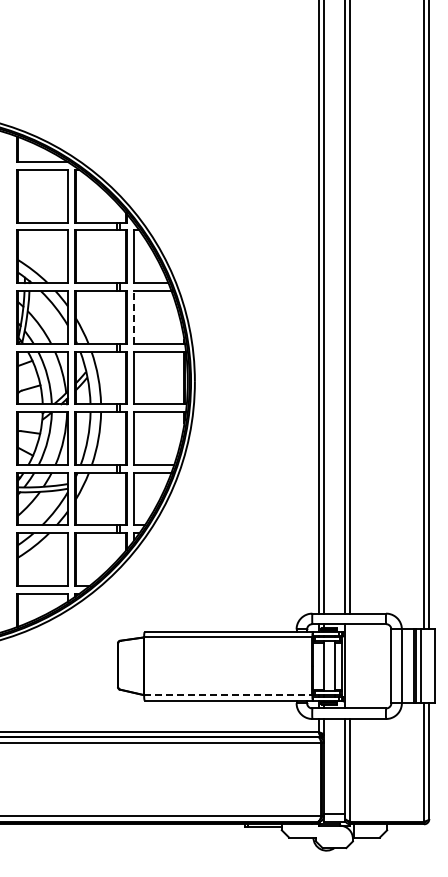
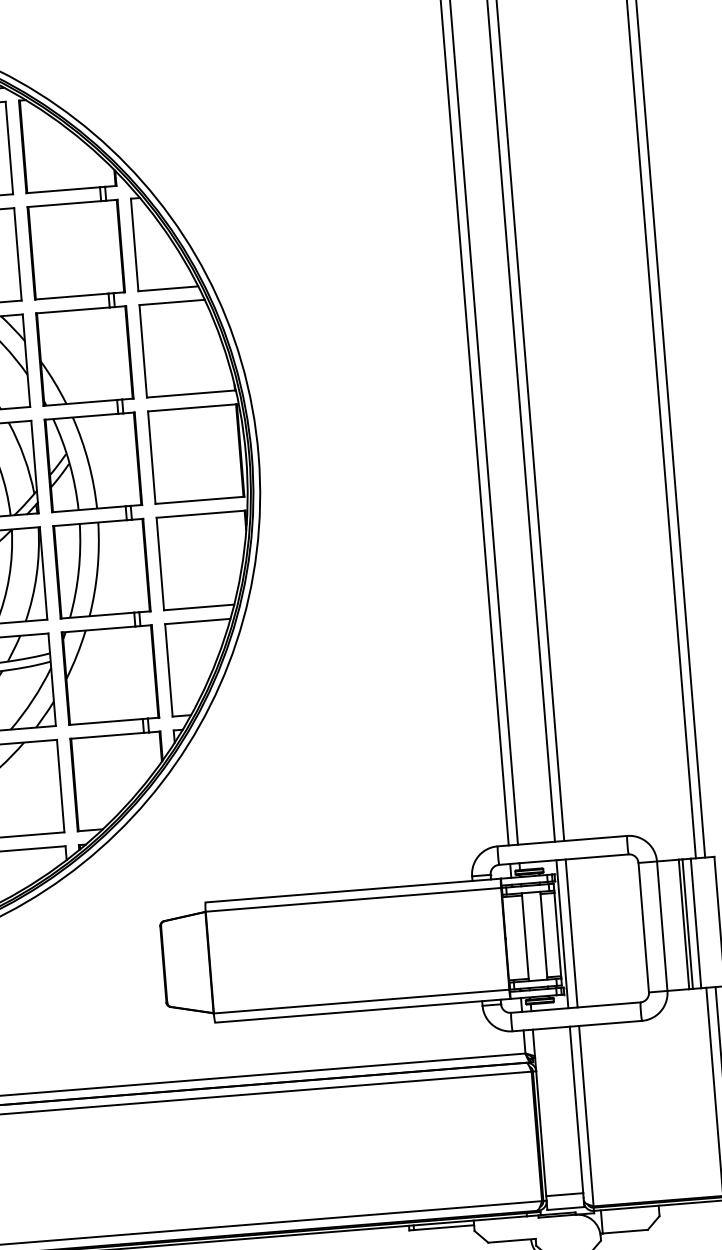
line: (134, 316) -> (143, 349), dashed -> solid
line: (350, 666) -> (572, 933), added
line: (228, 695) -> (361, 1001), dashed -> solid

